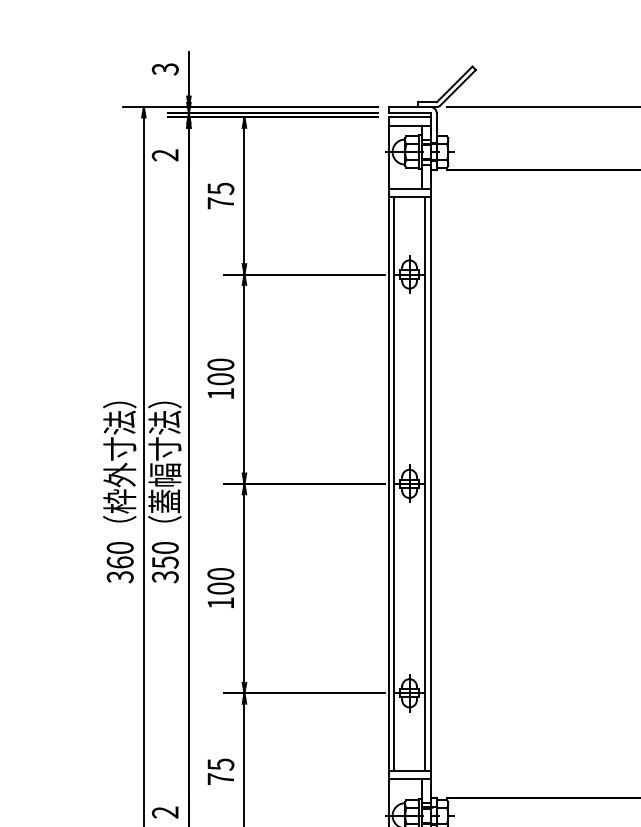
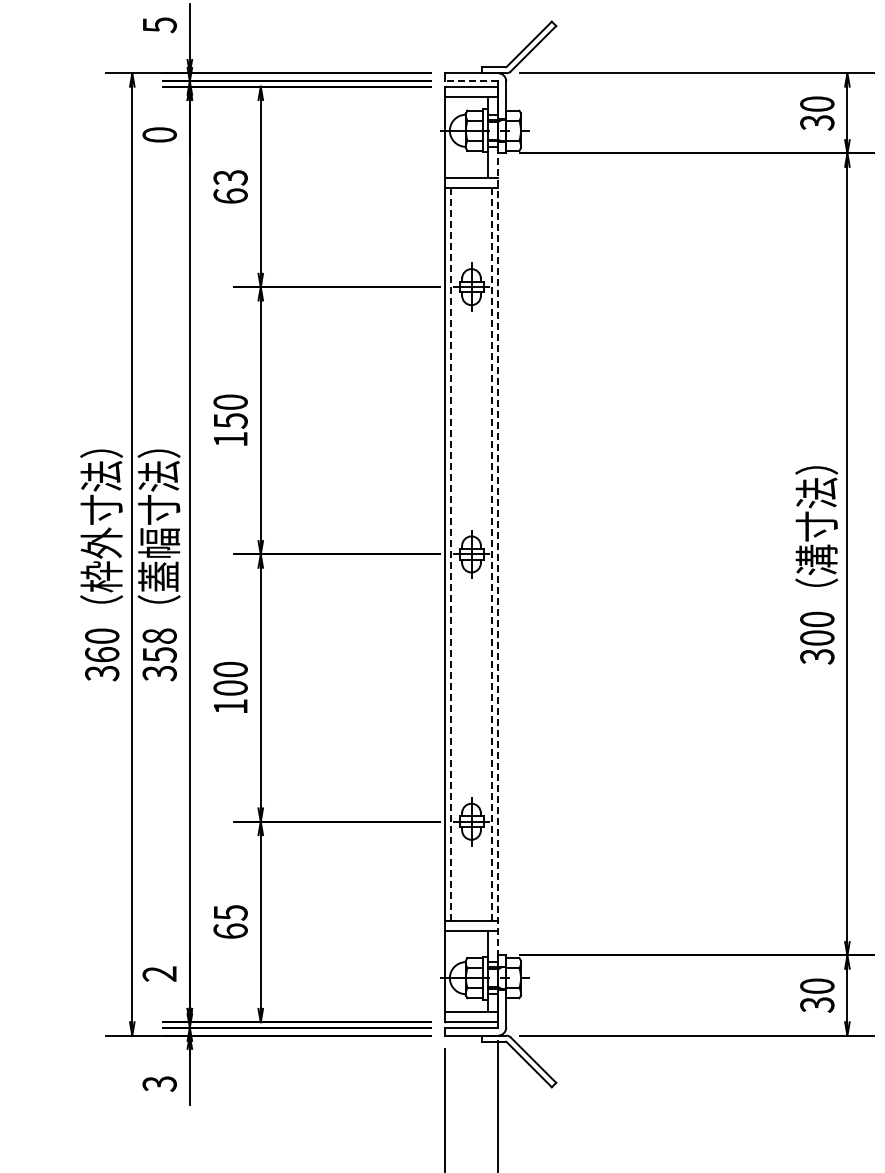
text: (165, 68) -> (159, 24), 3 -> 5
line: (409, 113) -> (471, 81), solid -> dashed
text: (165, 154) -> (159, 134), 2 -> 0
text: (220, 195) -> (230, 186), 75 -> 63
text: (220, 378) -> (230, 420), 100 -> 150
line: (393, 483) -> (451, 553), solid -> dashed
line: (425, 483) -> (491, 553), solid -> dashed
line: (430, 483) -> (498, 554), solid -> dashed
text: (165, 547) -> (159, 635), 350 -> 358
text: (220, 778) -> (230, 930), 75 -> 65

